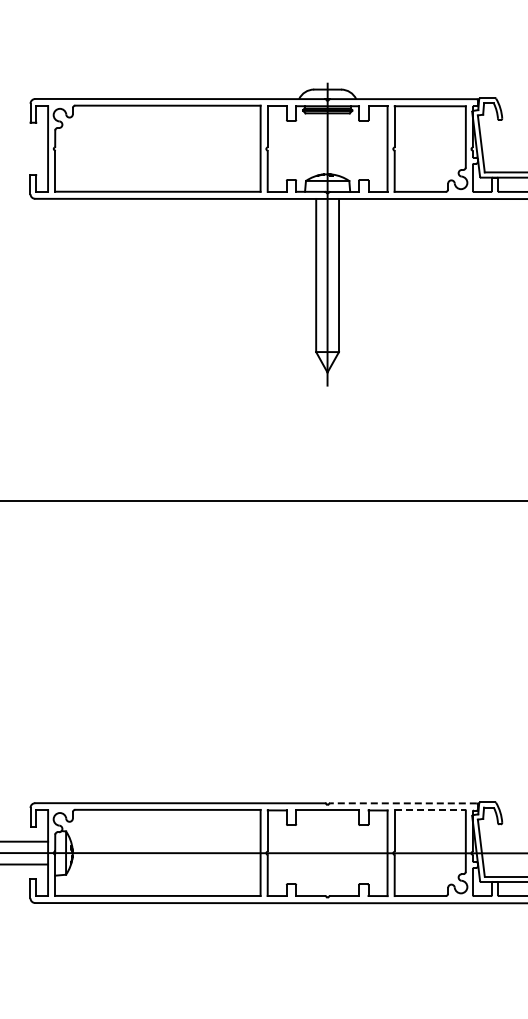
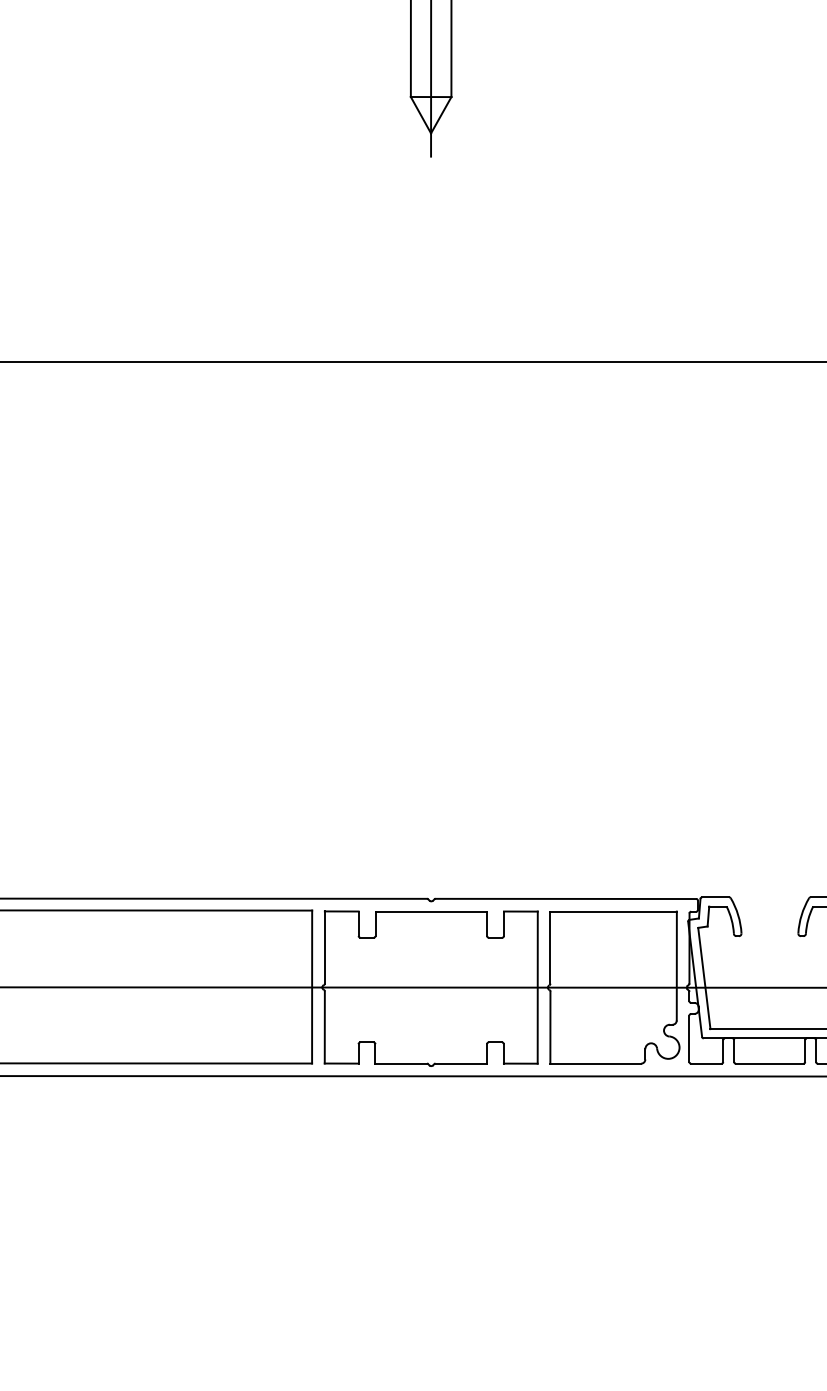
line: (402, 803) -> (564, 899), dashed -> solid
line: (430, 810) -> (614, 911), dashed -> solid

